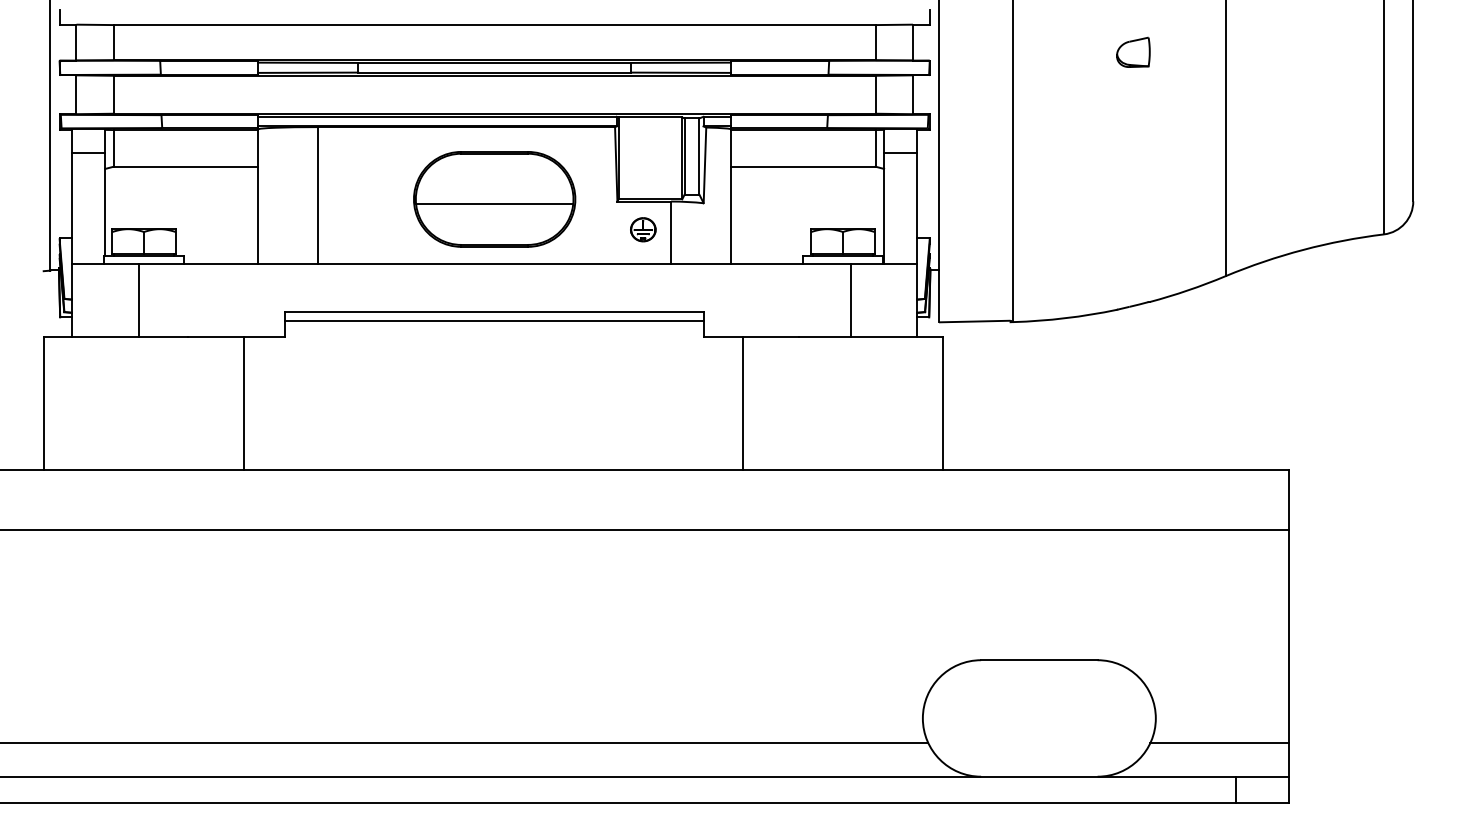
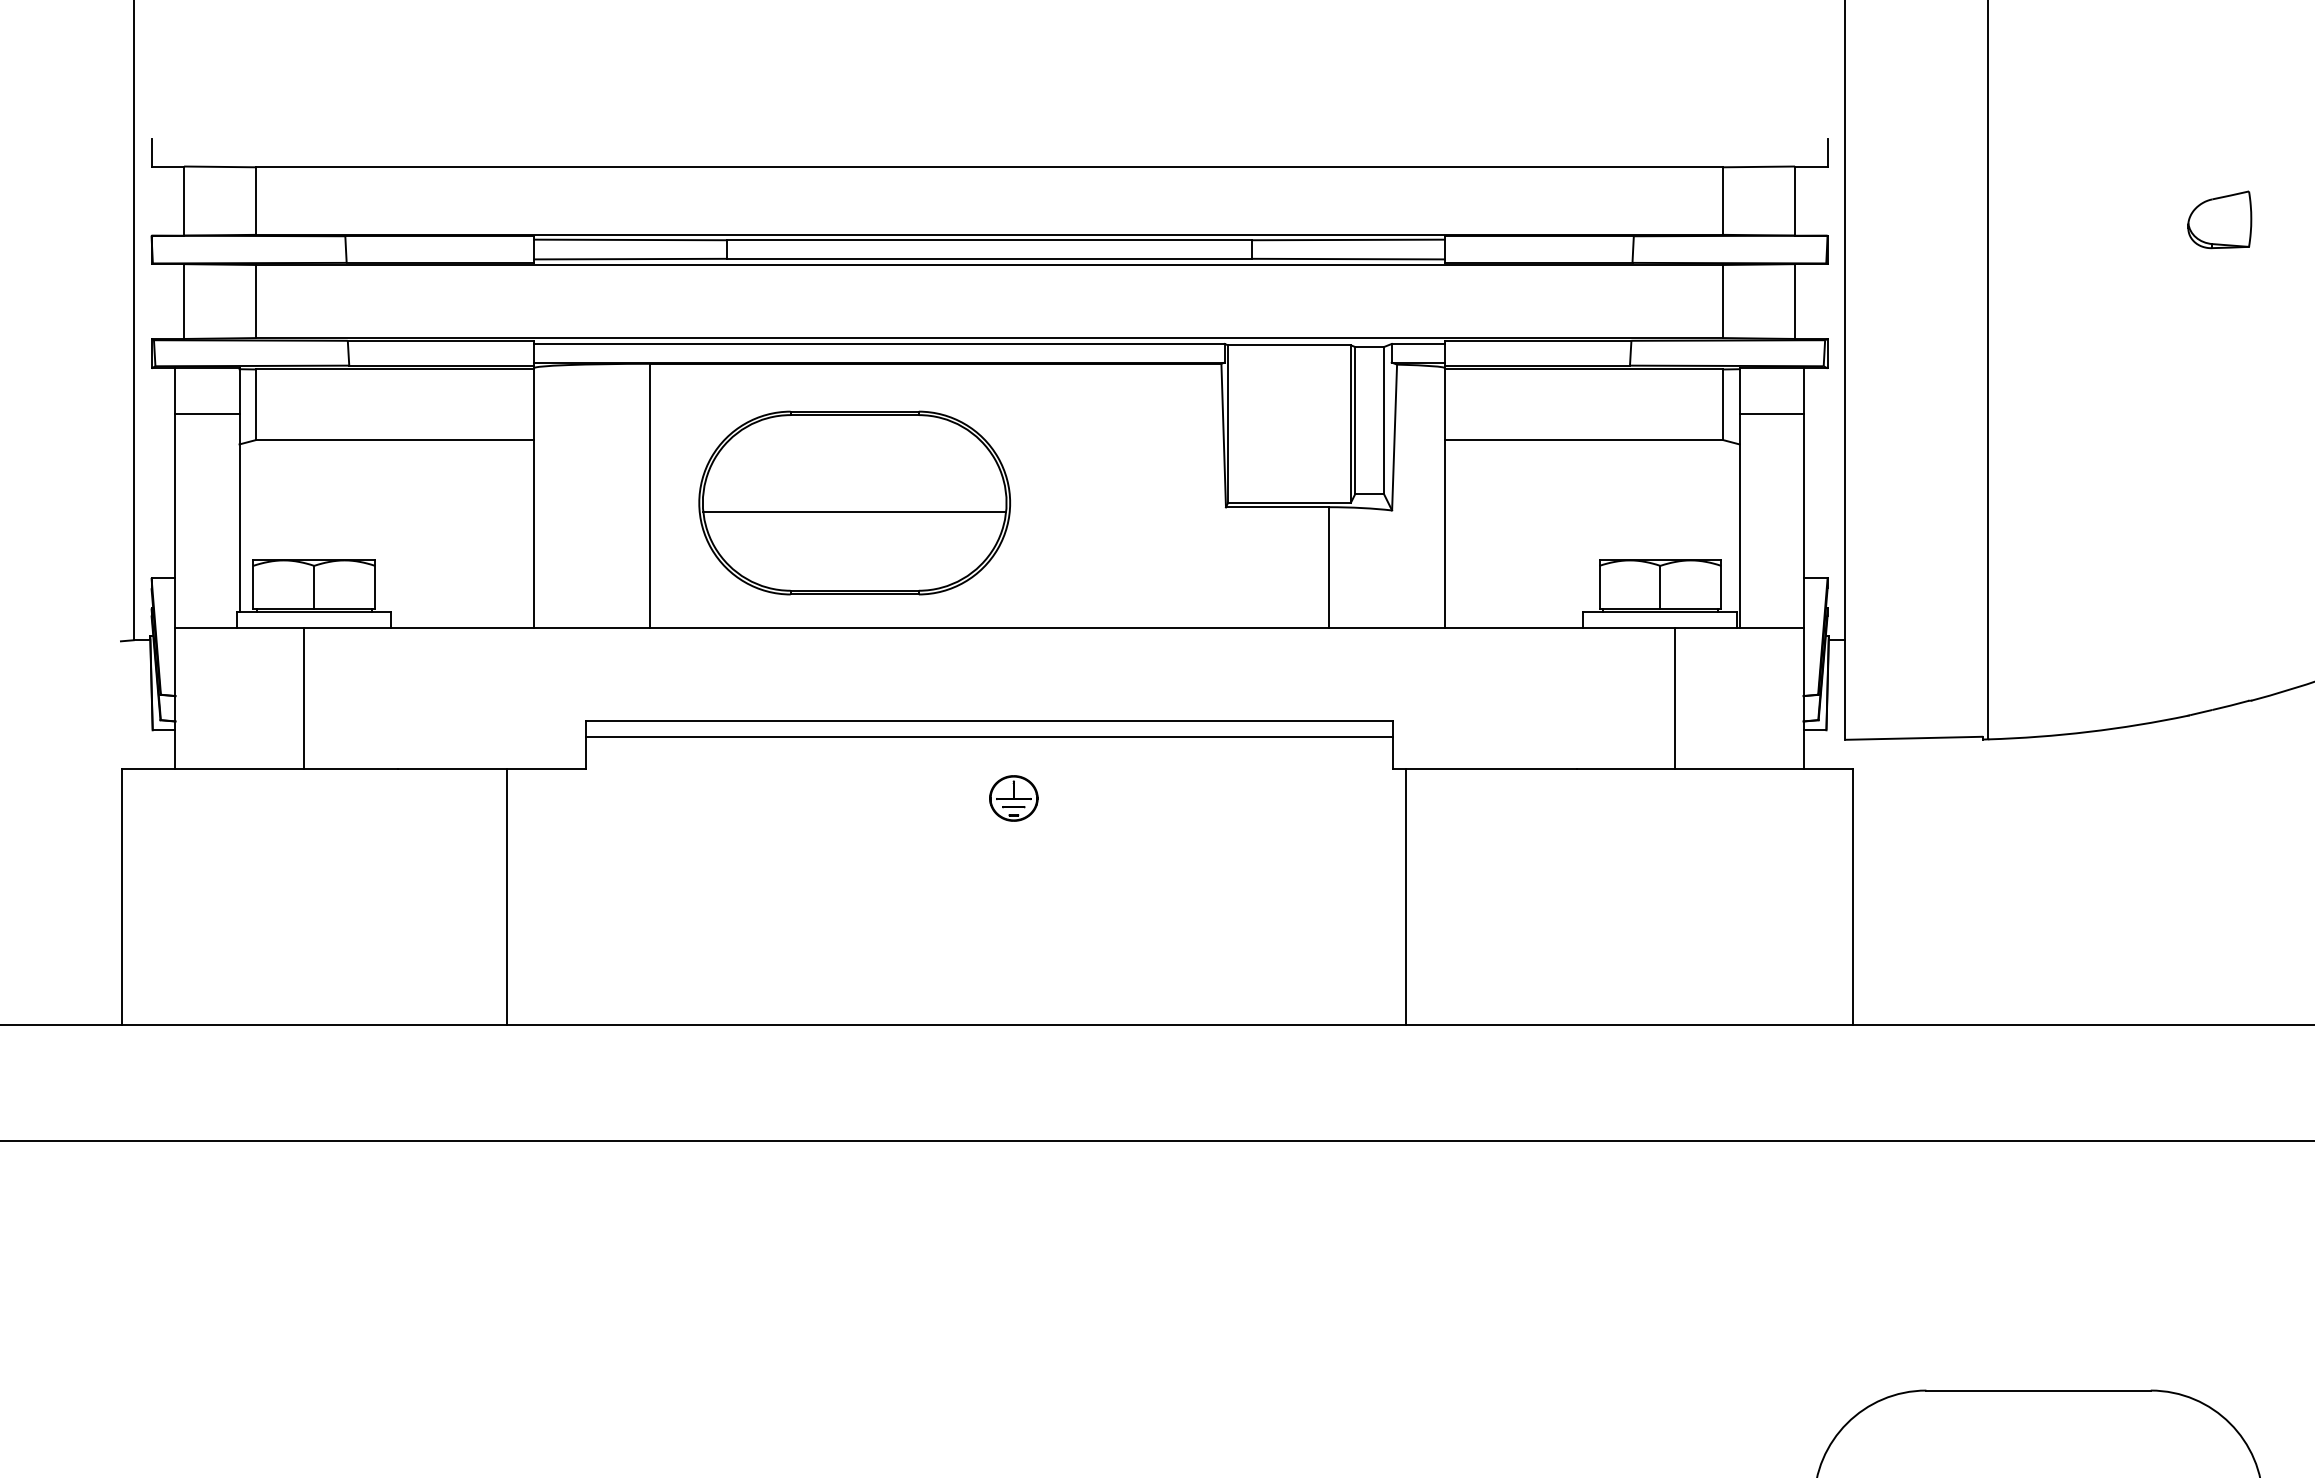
part: (494, 199) -> (854, 503), moved
part: (643, 229) -> (1014, 797), moved
line: (743, 403) -> (1407, 896), moved

